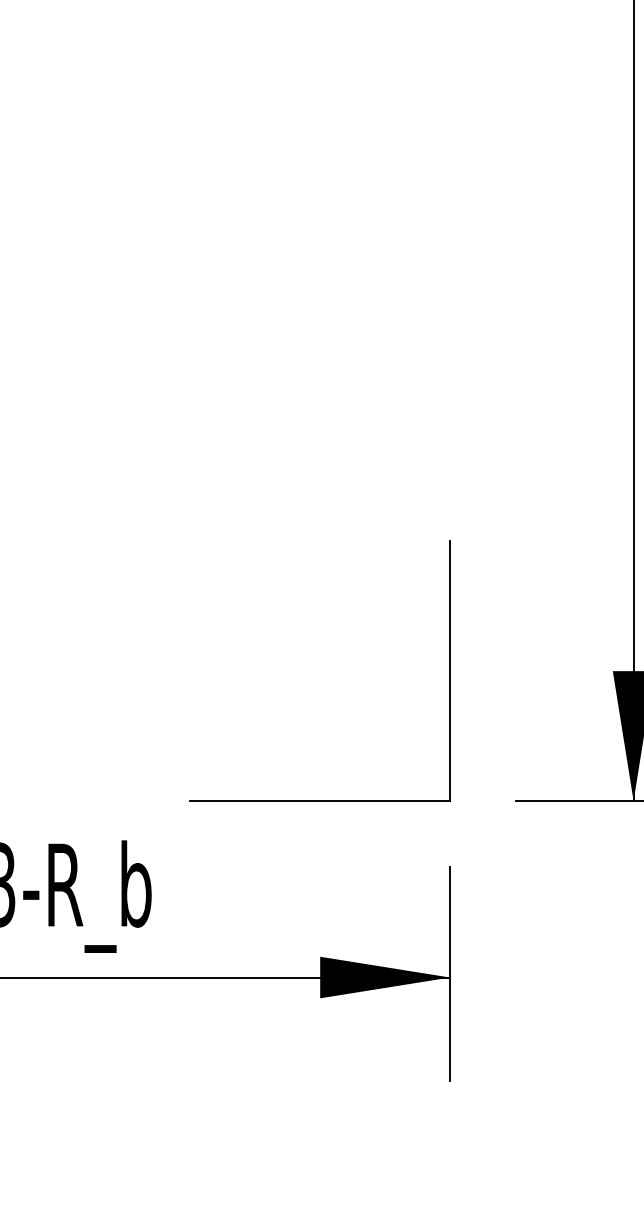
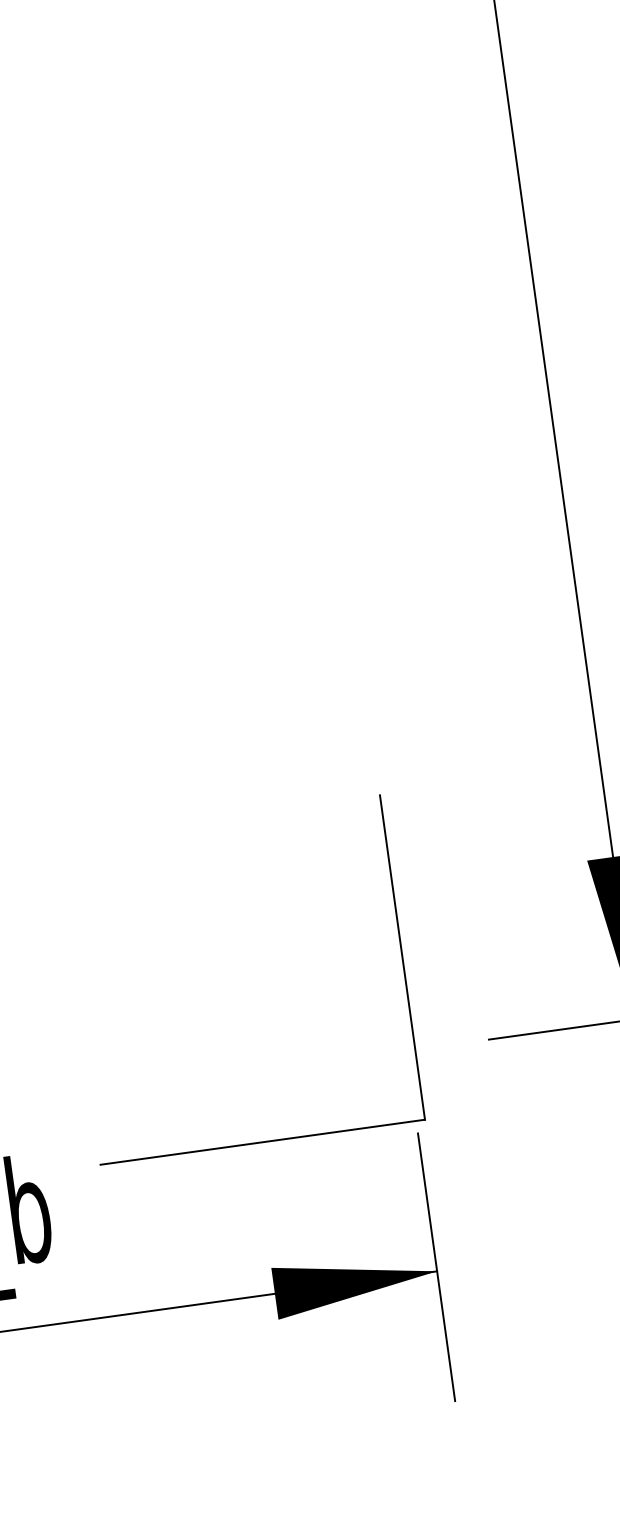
part: (449, 670) -> (401, 956), moved

